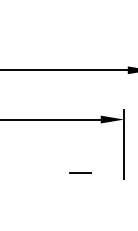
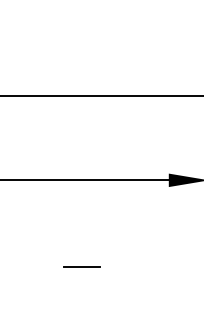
line: (80, 172) -> (82, 266), moved

